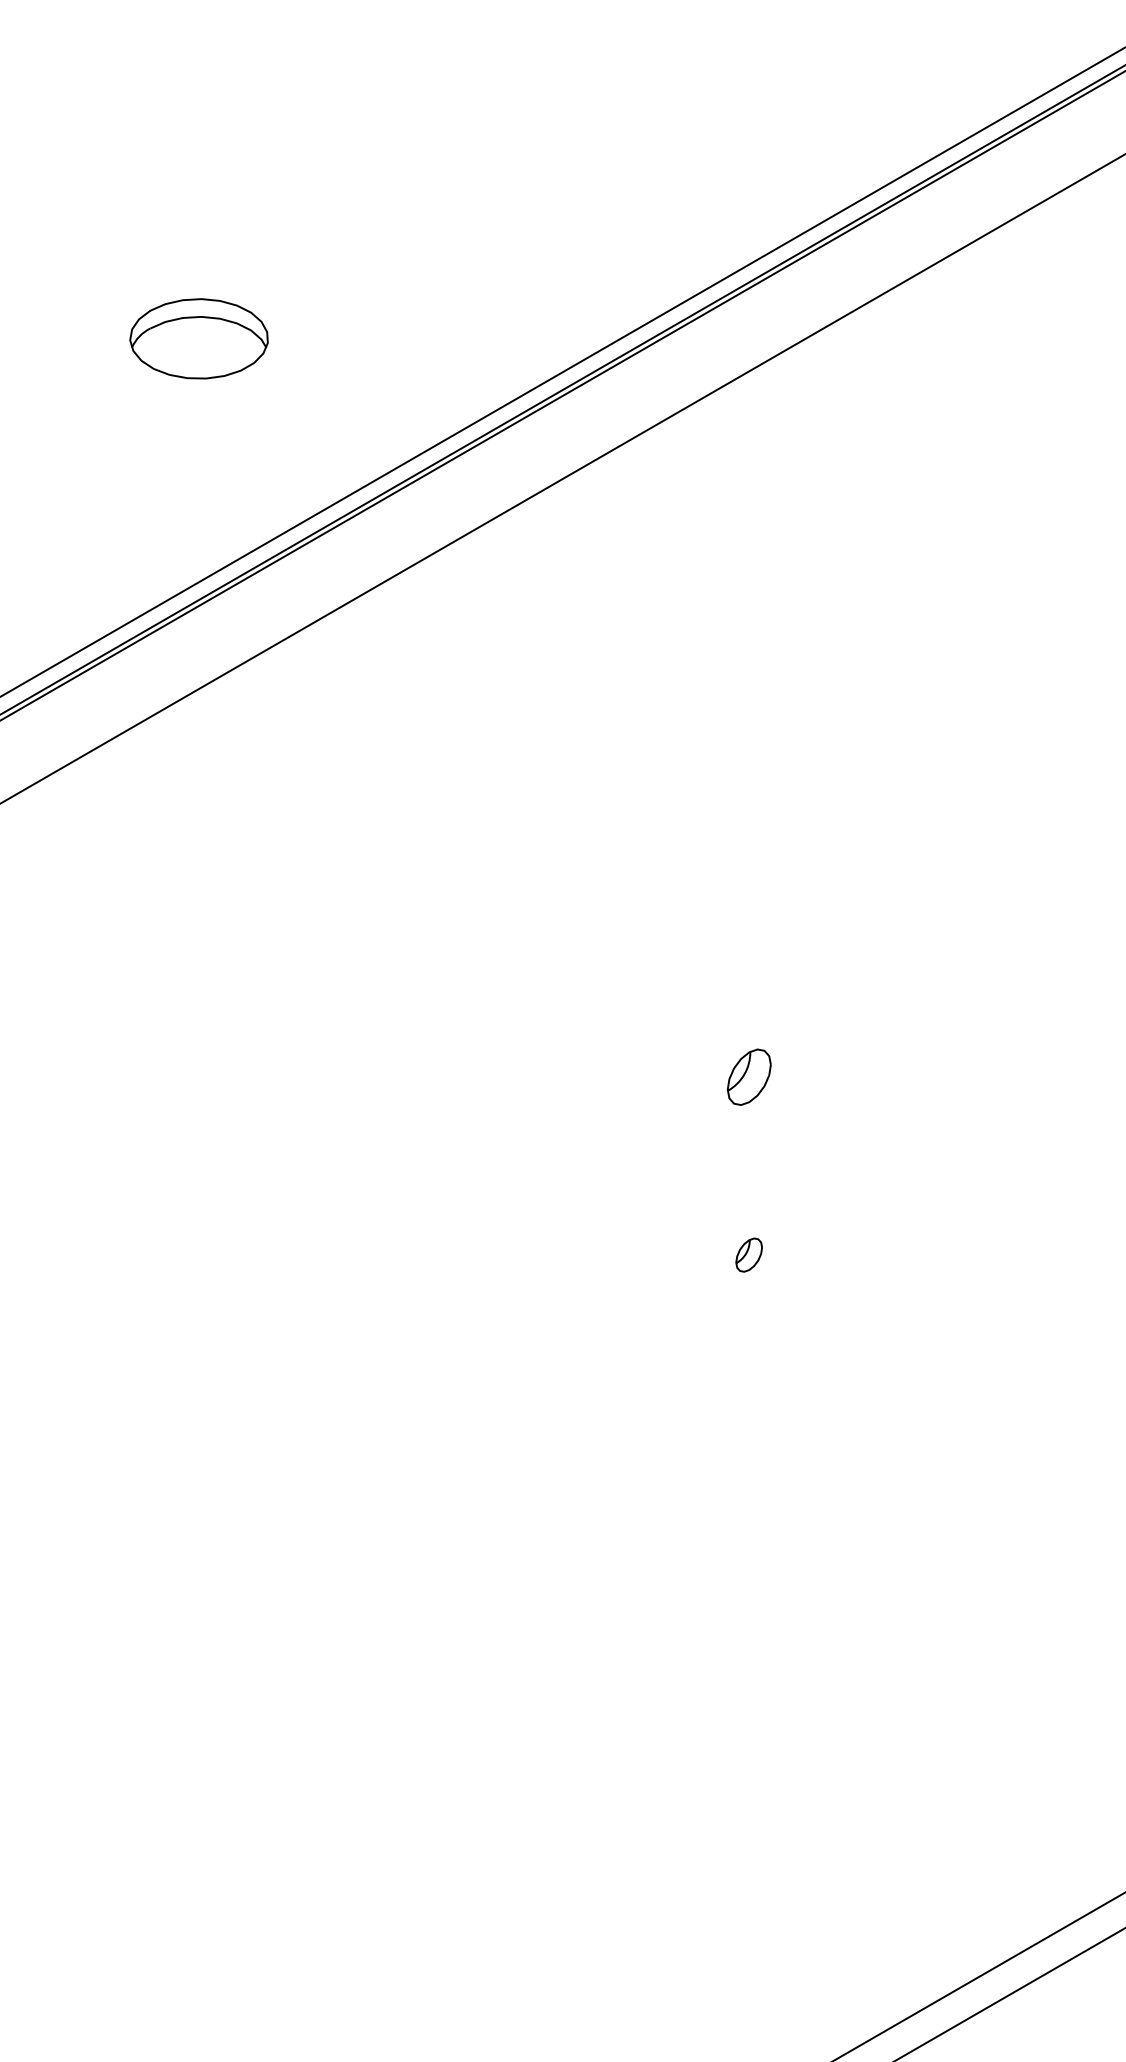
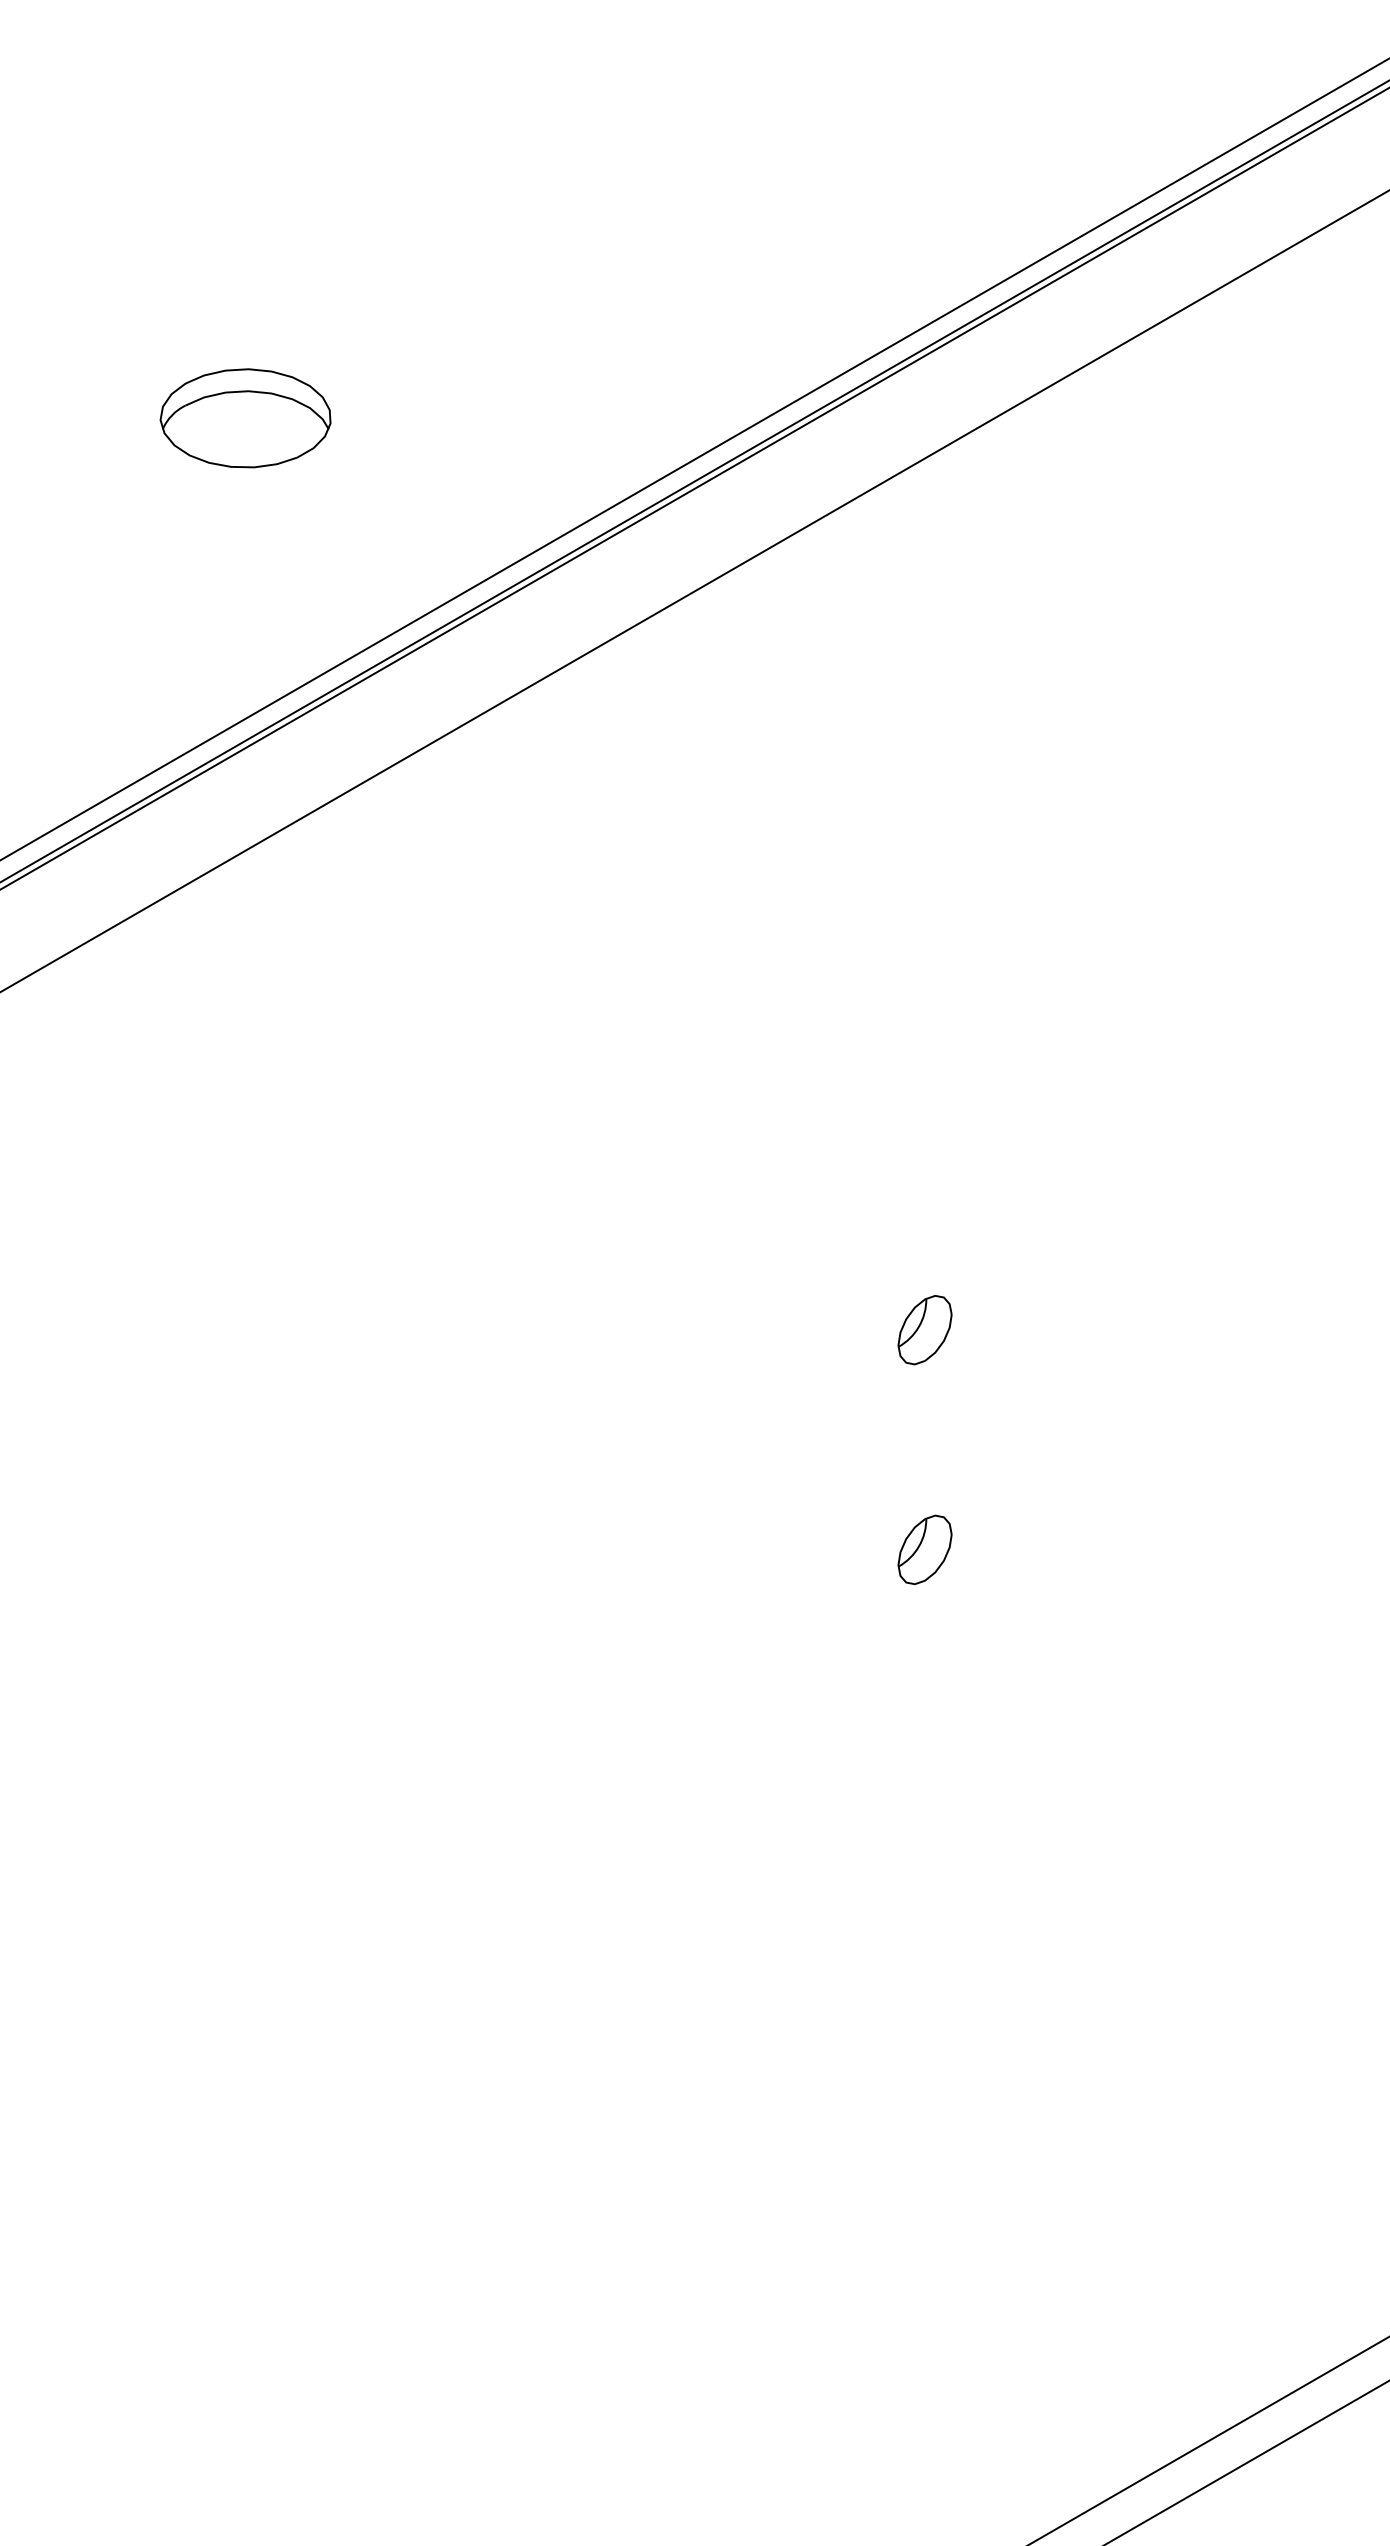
part: (748, 1254) -> (924, 1548), size x1.67

